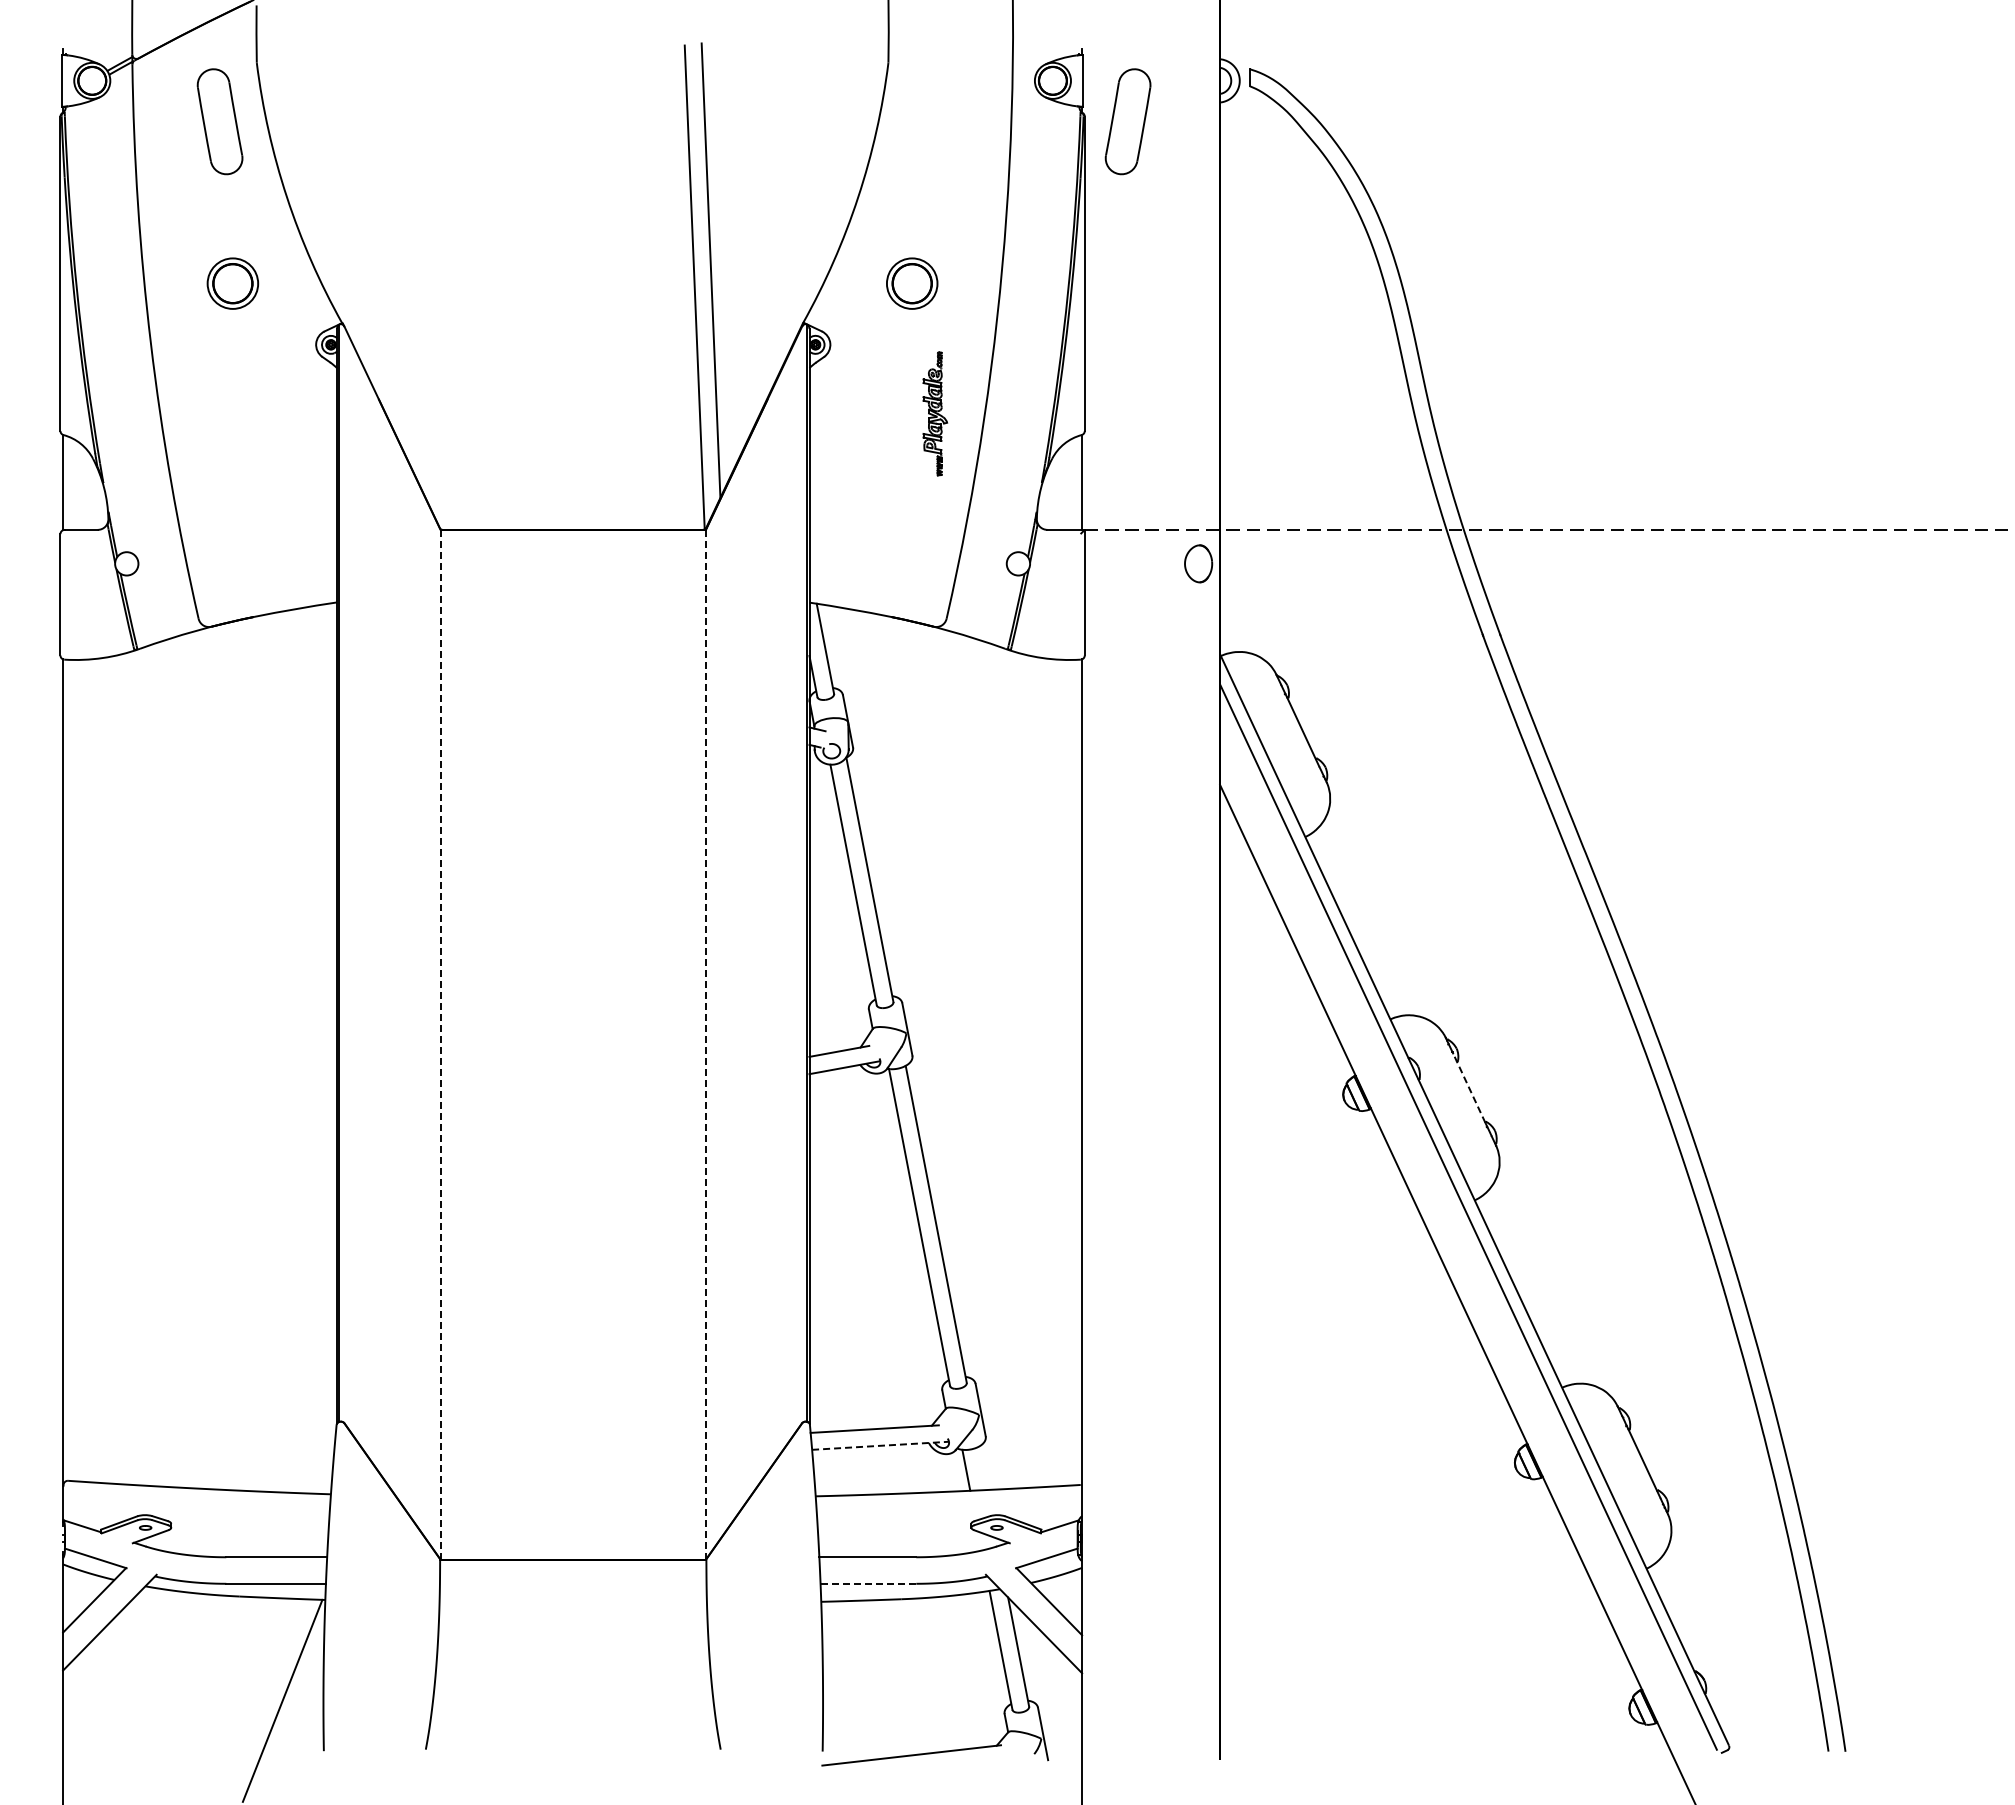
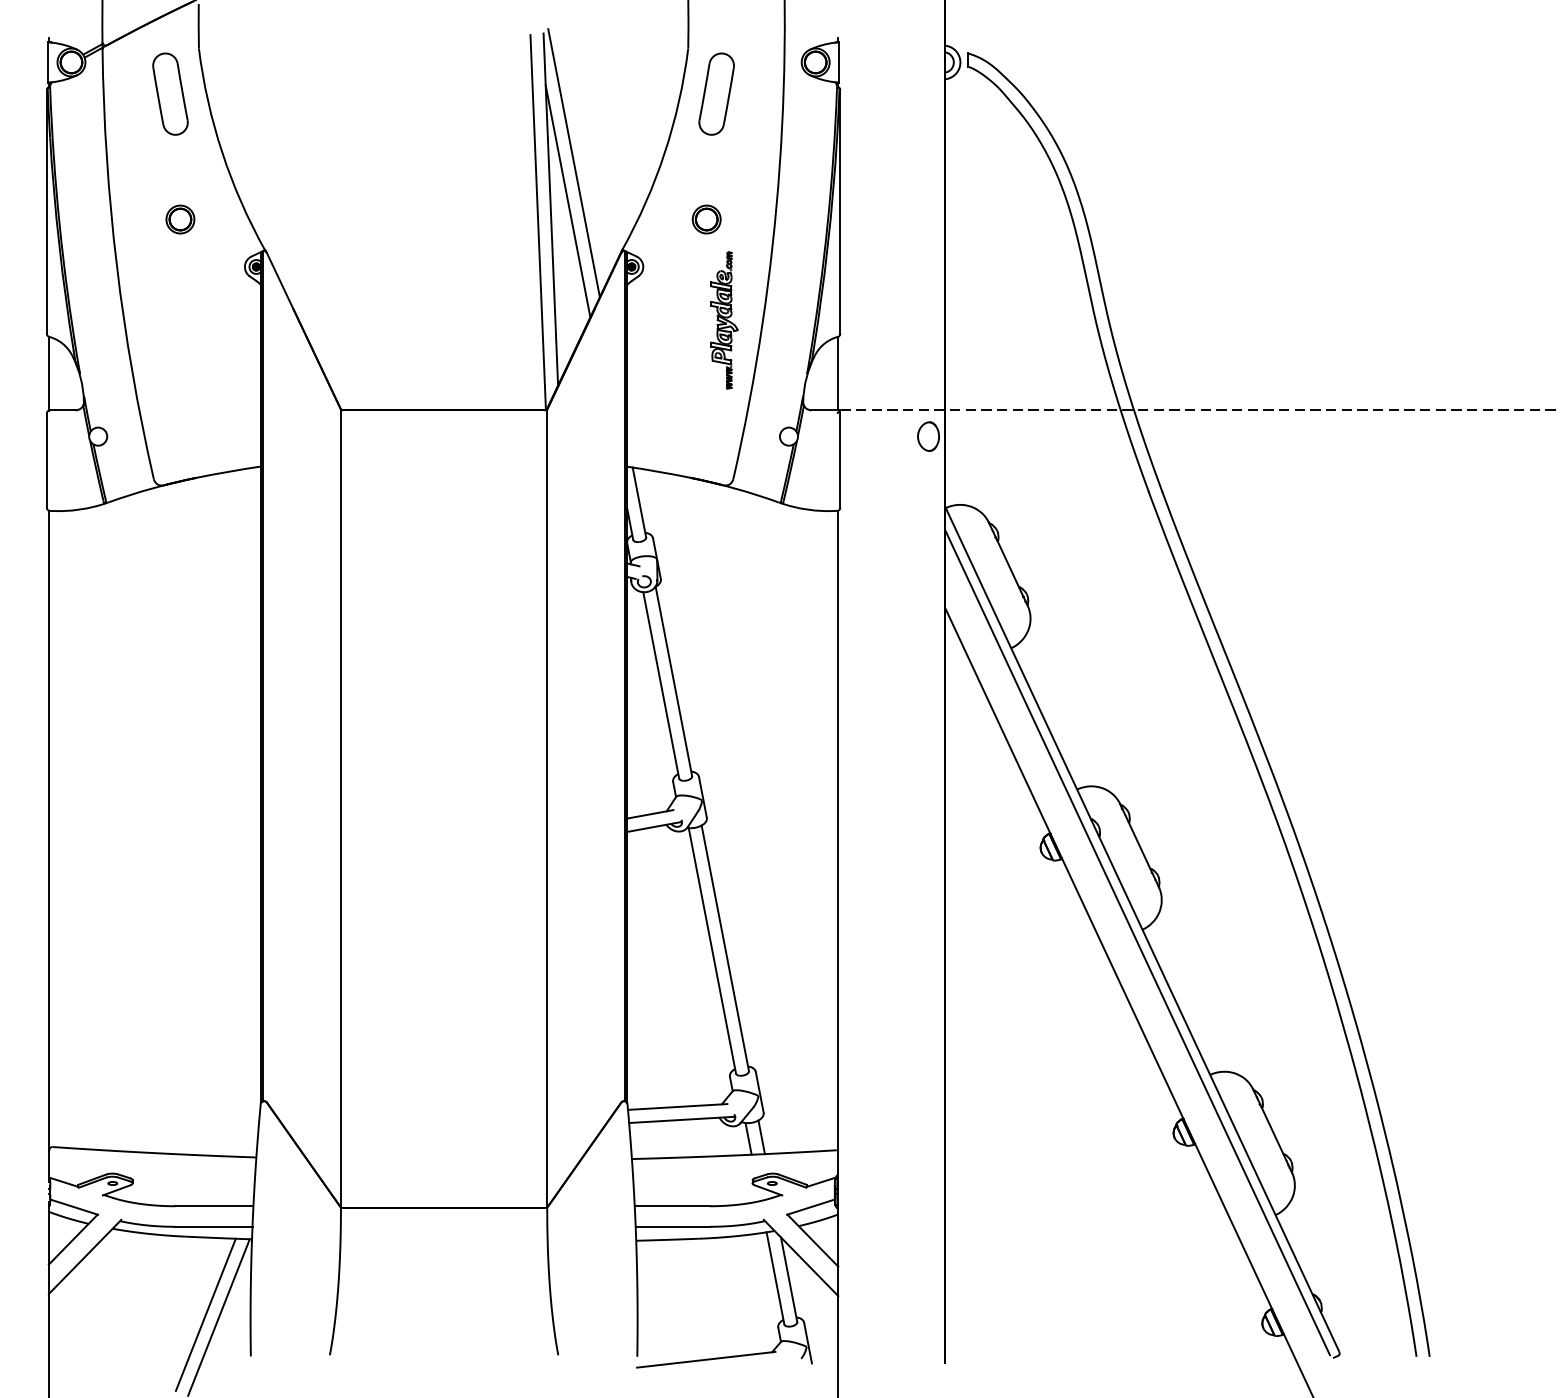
part: (1127, 121) -> (716, 93), moved
line: (740, 210) -> (573, 162), added
line: (733, 259) -> (568, 200), added
part: (232, 283) -> (180, 219), size x0.71
part: (912, 283) -> (706, 219), size x0.71
part: (935, 413) -> (724, 320), size x1.43
line: (440, 1044) -> (341, 809), dashed -> solid
line: (705, 1044) -> (546, 809), dashed -> solid
line: (1469, 1088) -> (1138, 843), dashed -> solid
line: (880, 1445) -> (682, 1119), dashed -> solid
line: (983, 1467) -> (761, 1136), added
line: (868, 1583) -> (672, 1226), dashed -> solid
line: (265, 1697) -> (205, 1314), added

